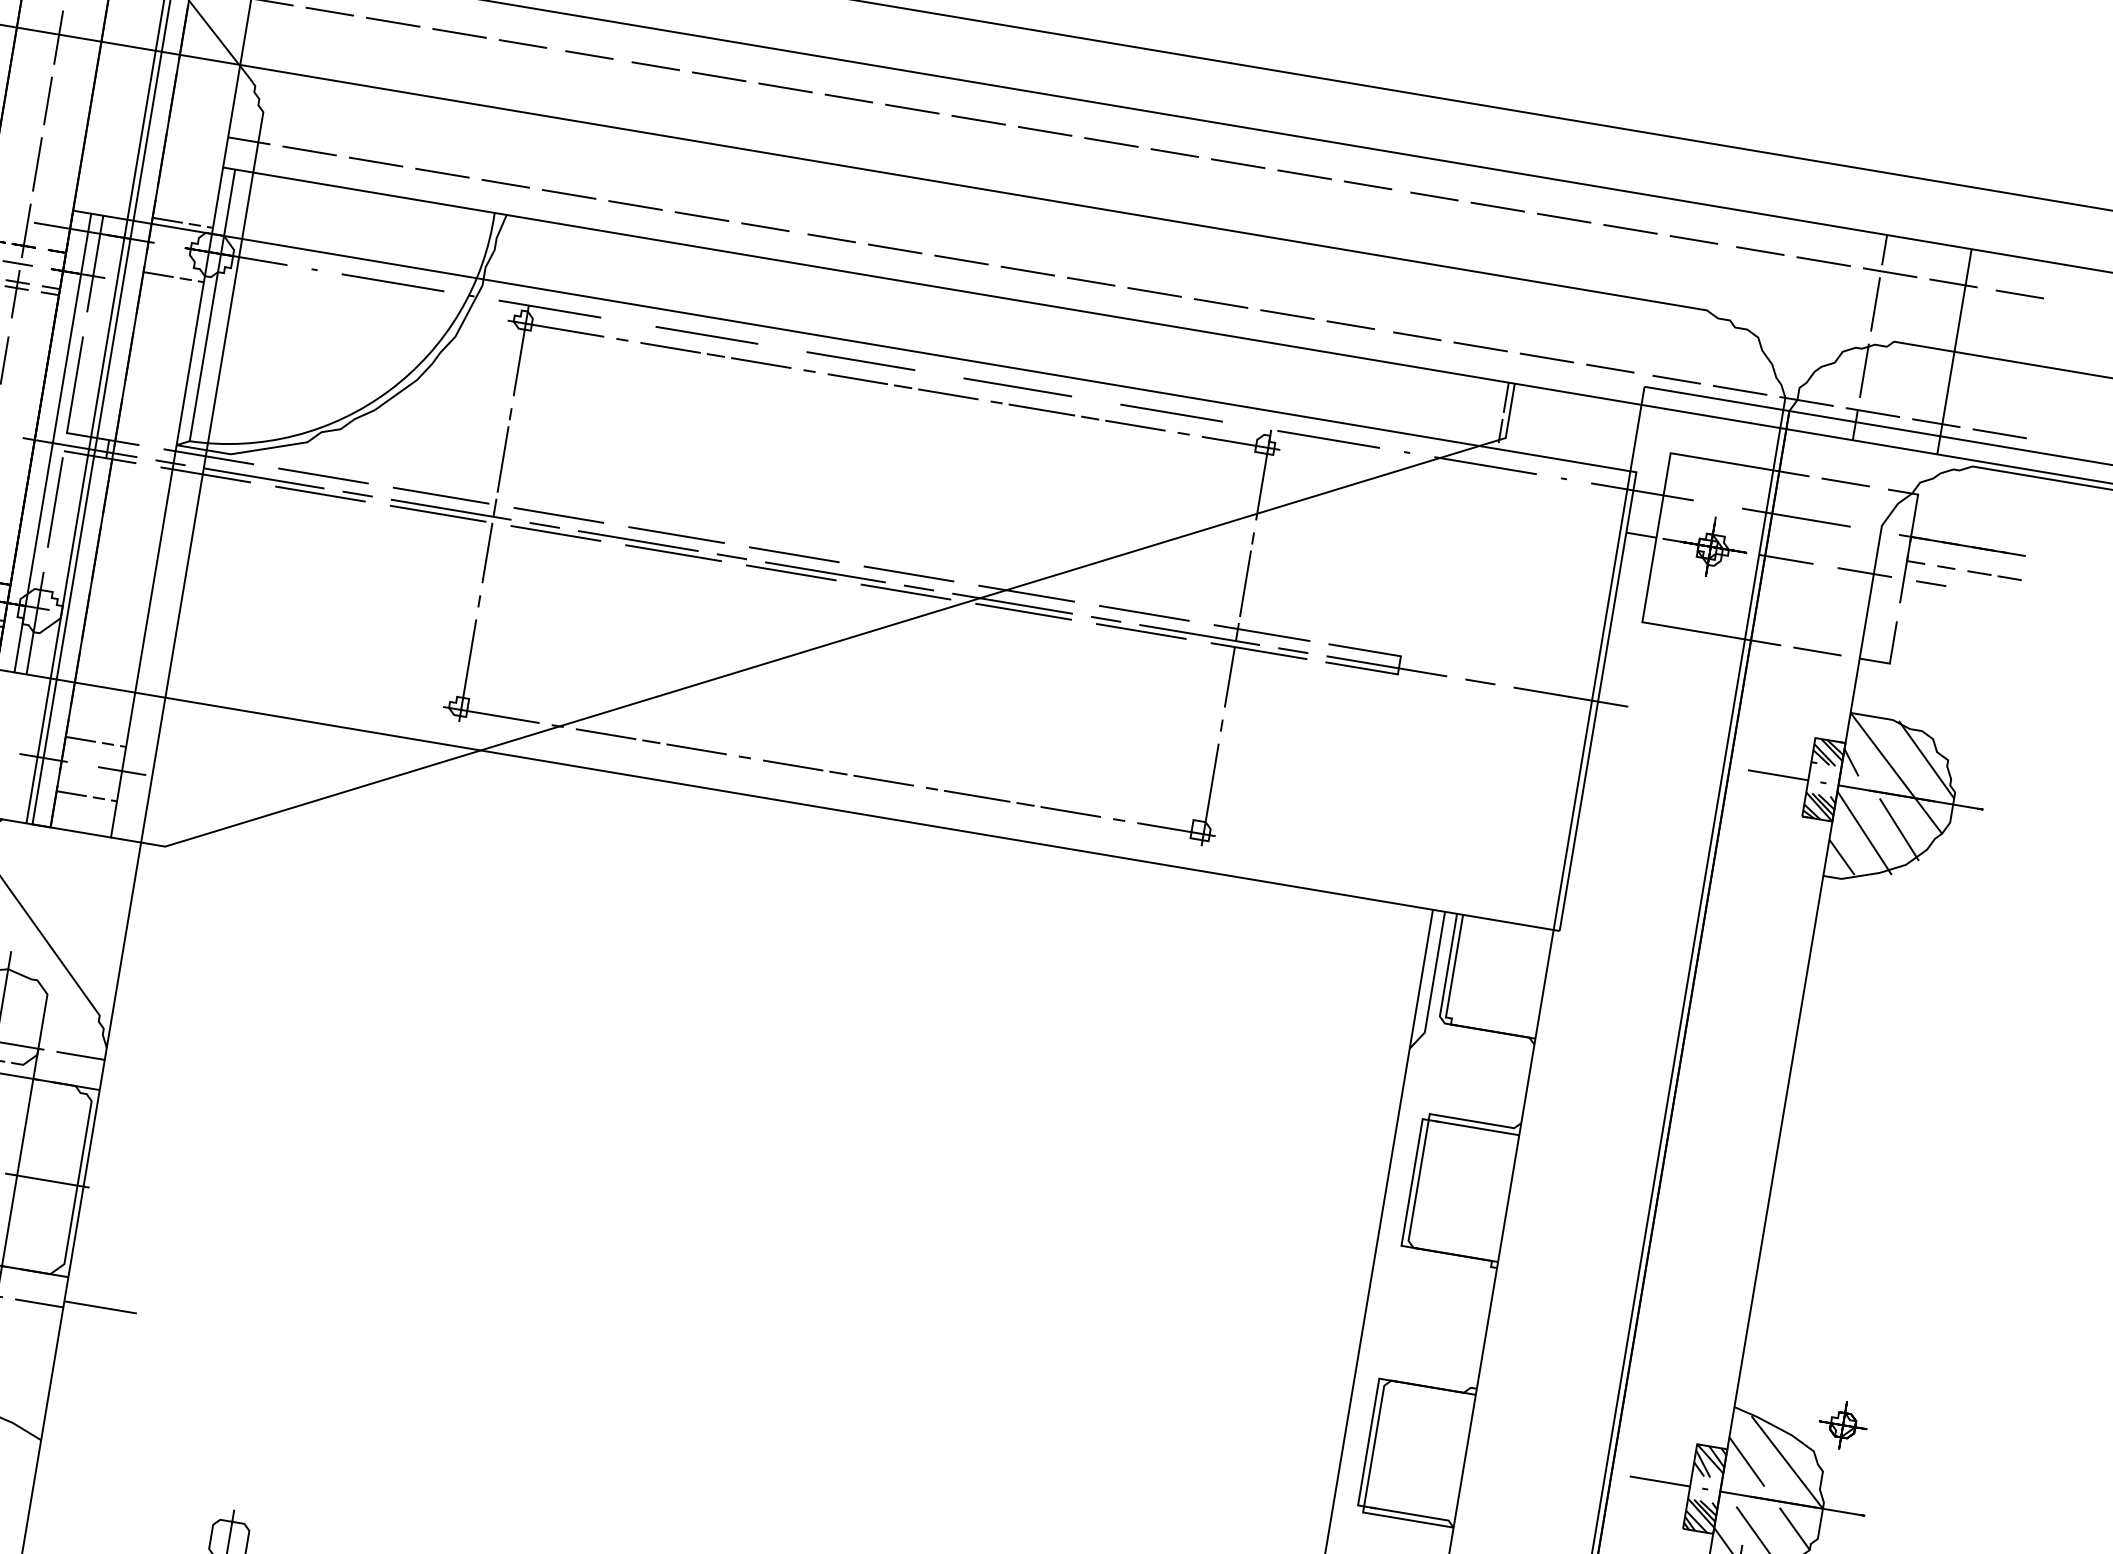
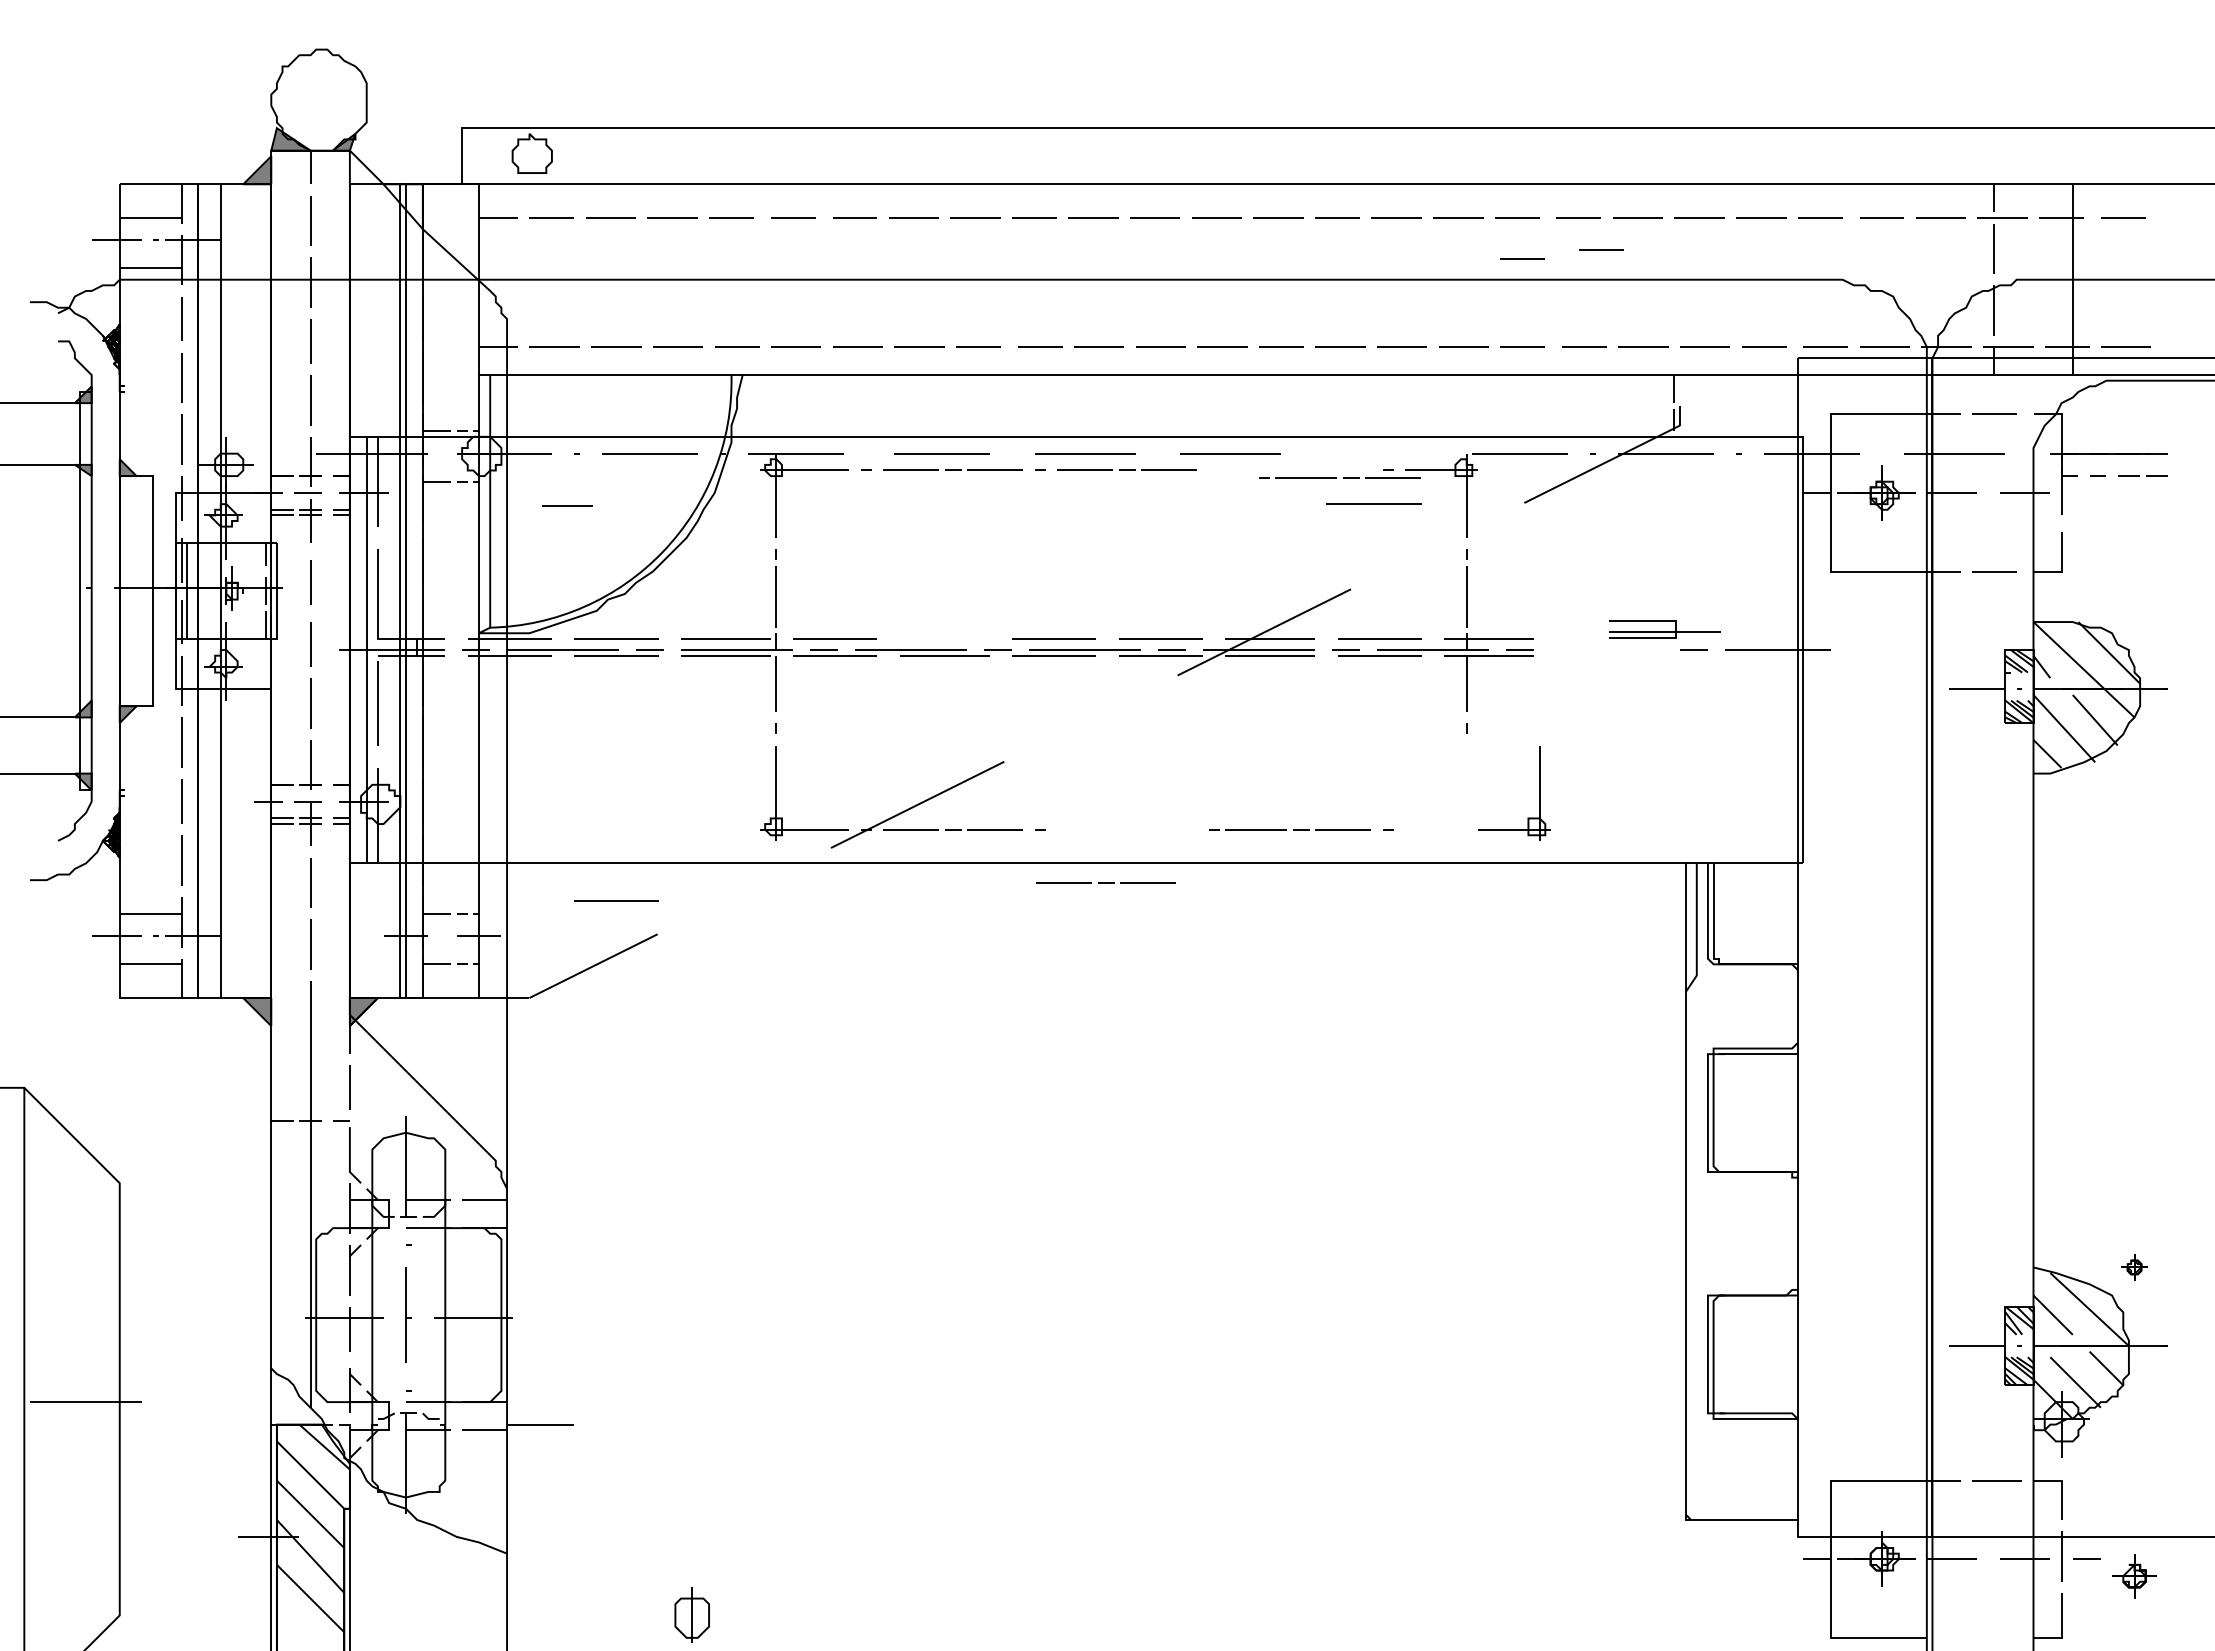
line: (1366, 229) -> (1522, 258), added
line: (1453, 234) -> (1601, 249), added
line: (294, 323) -> (567, 505), added
line: (1171, 412) -> (1373, 503), moved
line: (1074, 414) -> (1336, 477), moved
line: (676, 534) -> (944, 638), removed
line: (1930, 583) -> (2086, 492), removed
line: (836, 642) -> (1105, 711), solid -> dashed
part: (1386, 663) -> (1664, 629), moved
line: (276, 757) -> (616, 900), added
line: (837, 772) -> (1105, 882), moved
part: (1209, 795) -> (1539, 793), moved
part: (1843, 1425) -> (2134, 1267), size x0.6

